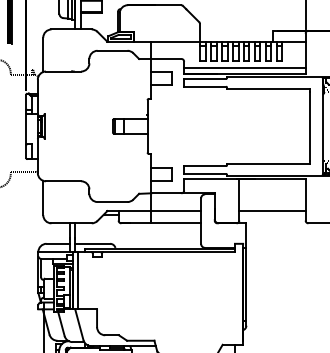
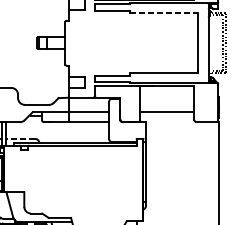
line: (268, 89) -> (164, 13), solid -> dashed
line: (92, 243) -> (20, 138), solid -> dashed
line: (77, 280) -> (8, 168), removed

